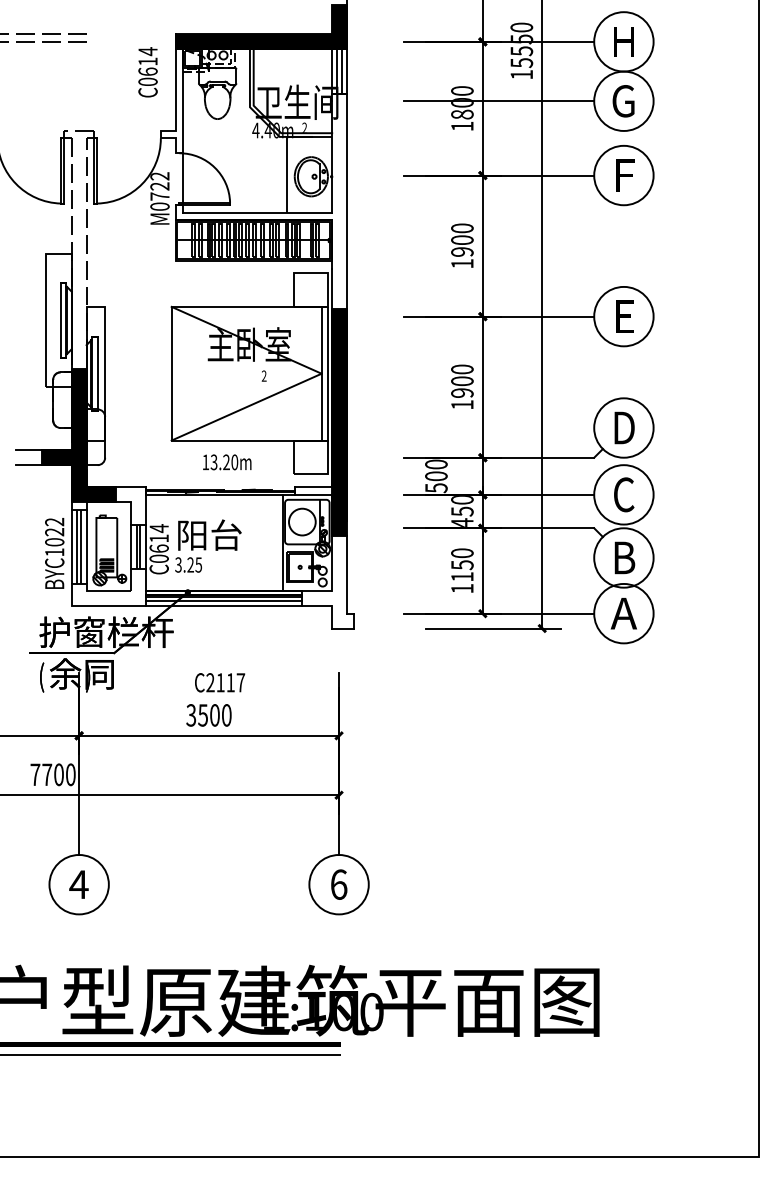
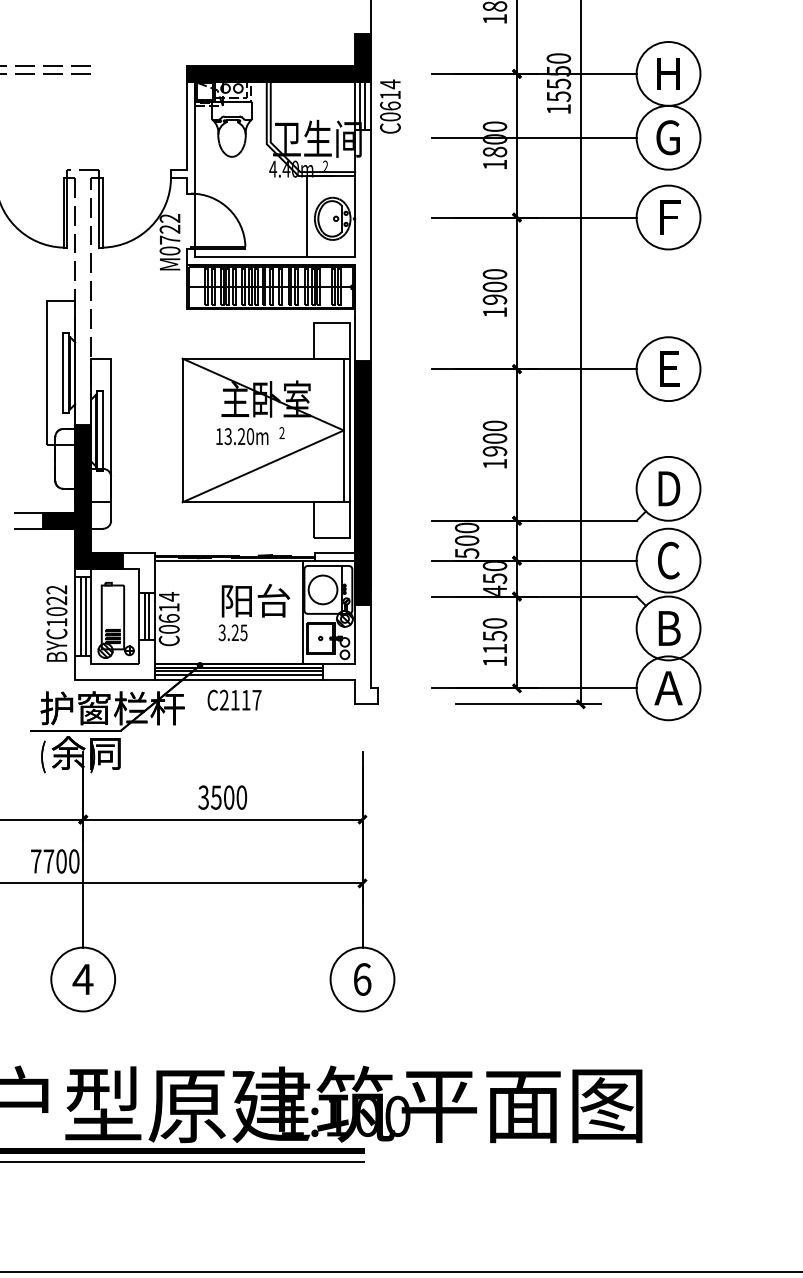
text: (147, 72) -> (389, 106), moved
text: (227, 462) -> (242, 436), moved
text: (208, 545) -> (254, 611), moved
text: (220, 682) -> (235, 699), moved

